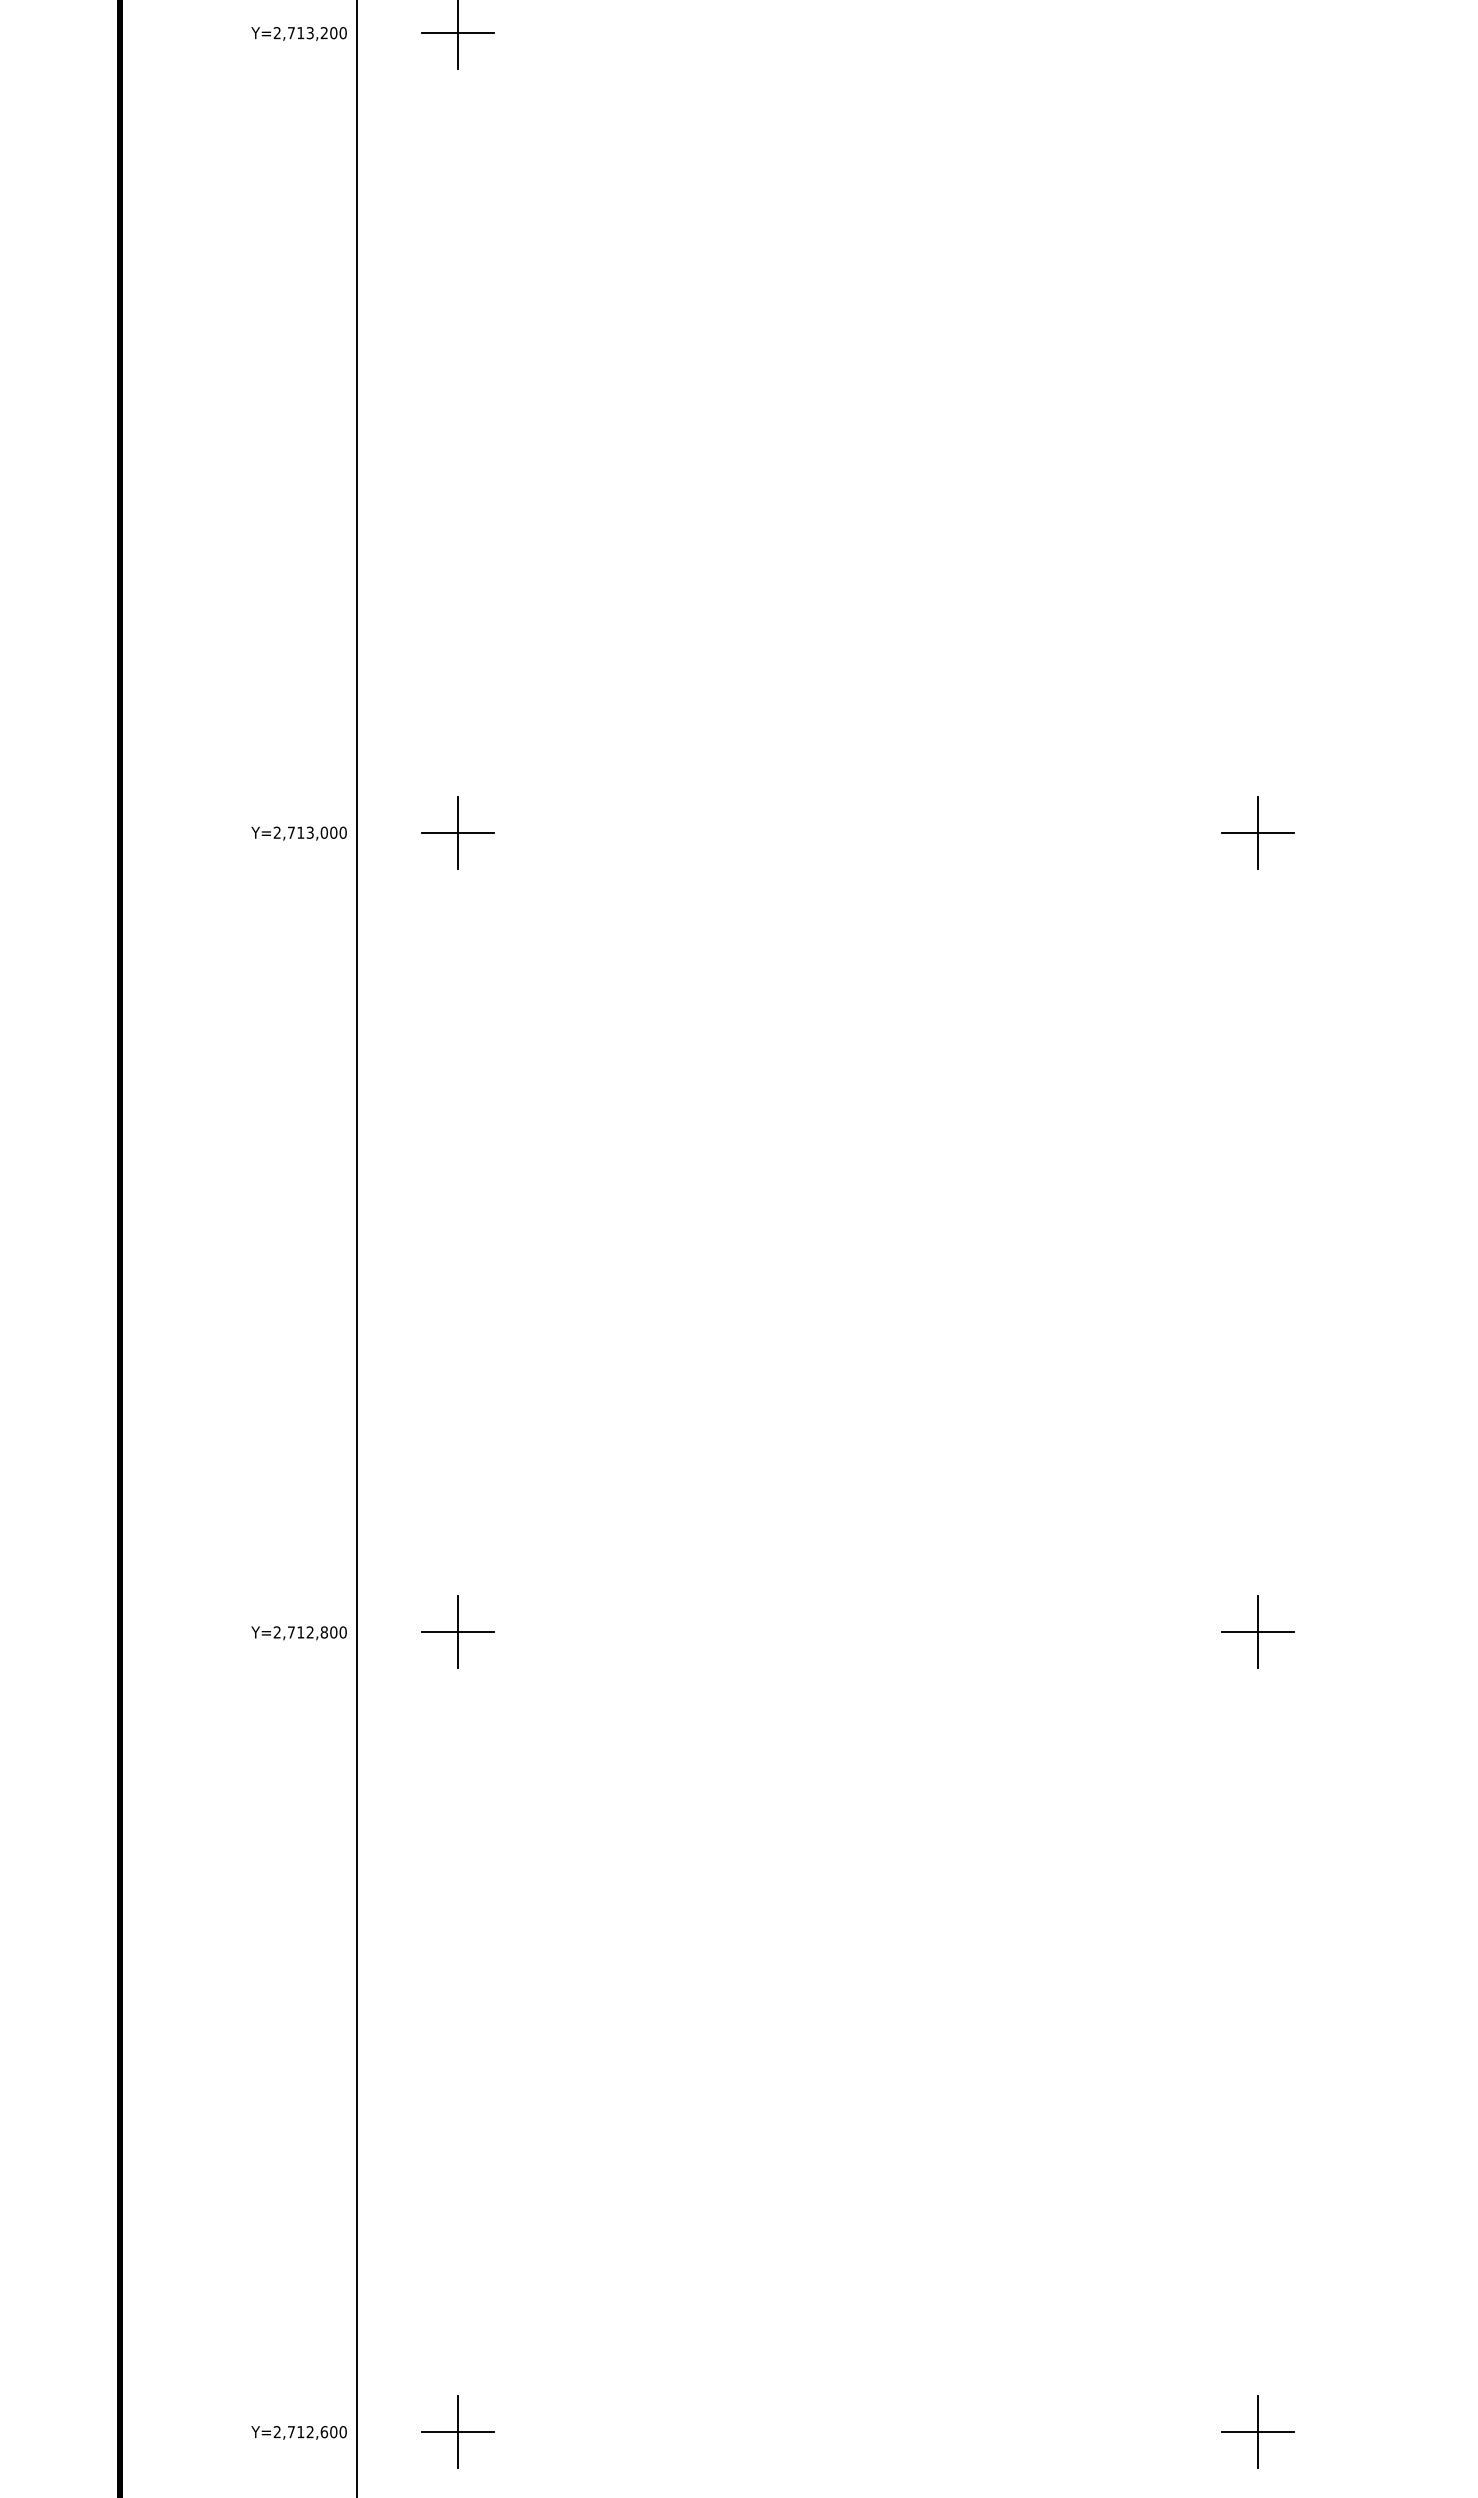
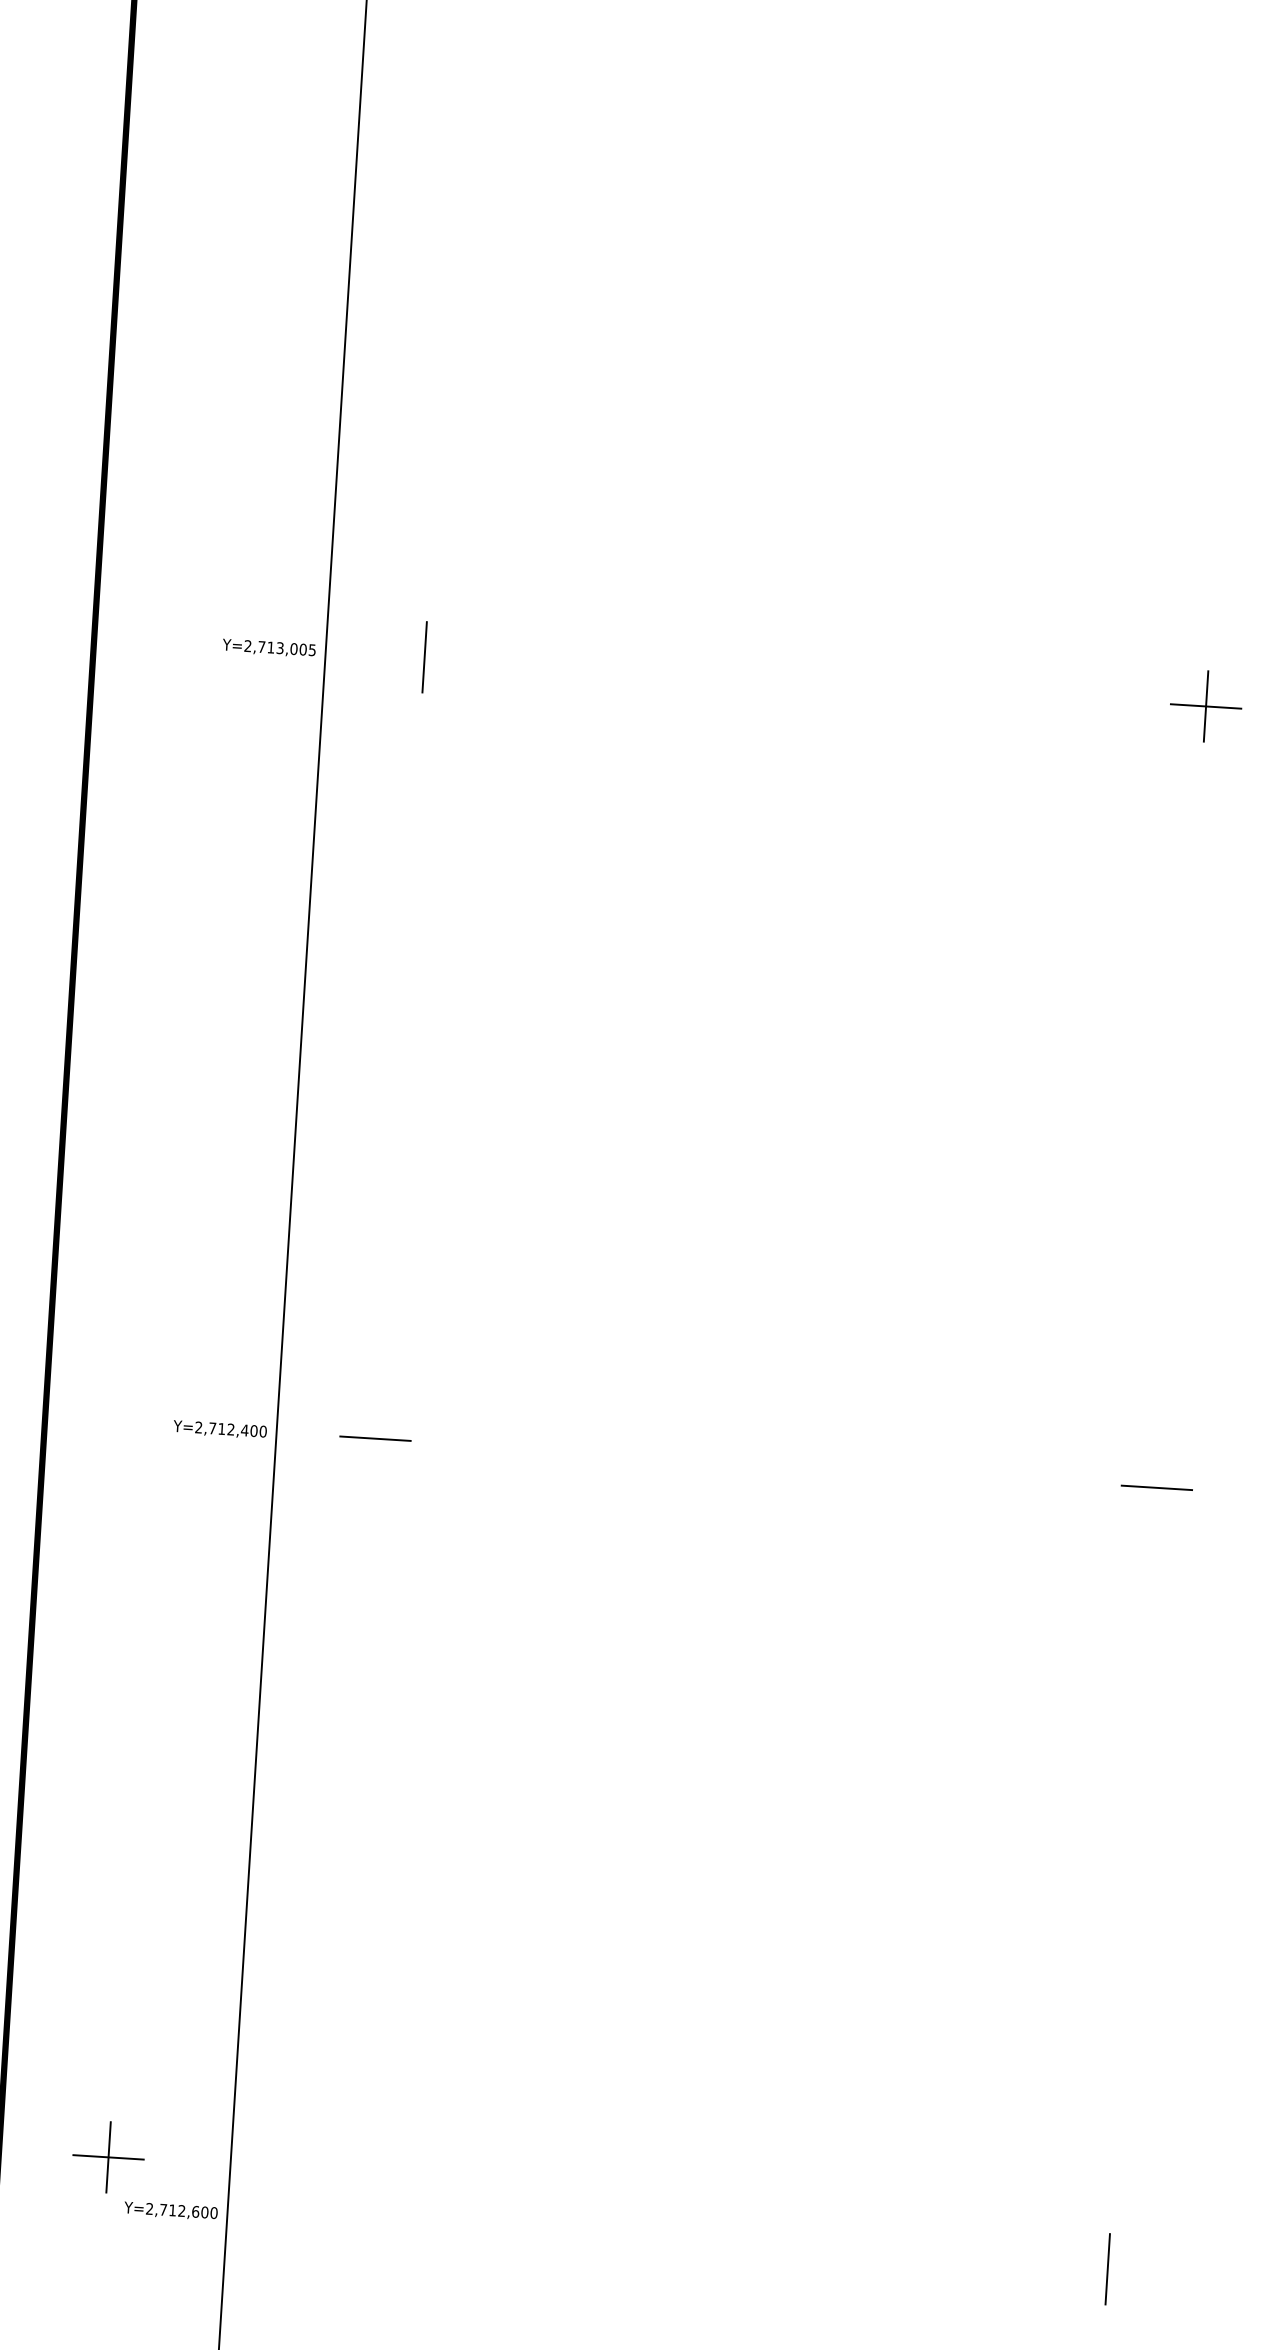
text: (342, 832) -> (311, 649), Y=2,713,000 -> Y=2,713,005
line: (458, 832) -> (425, 657), removed
text: (324, 1632) -> (244, 1430), Y=2,712,800 -> Y=2,712,400
line: (458, 1632) -> (375, 1438), removed
line: (1257, 1632) -> (1156, 1487), removed
part: (457, 2431) -> (108, 2156), moved
line: (1257, 2432) -> (1107, 2269), removed

